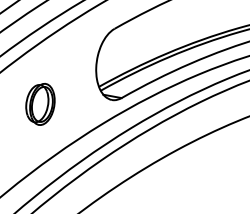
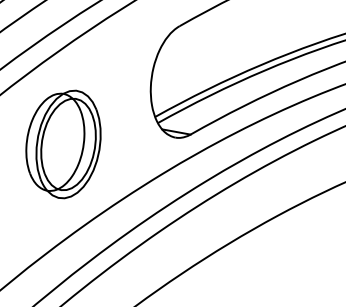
part: (40, 104) -> (63, 144), size x1.67

